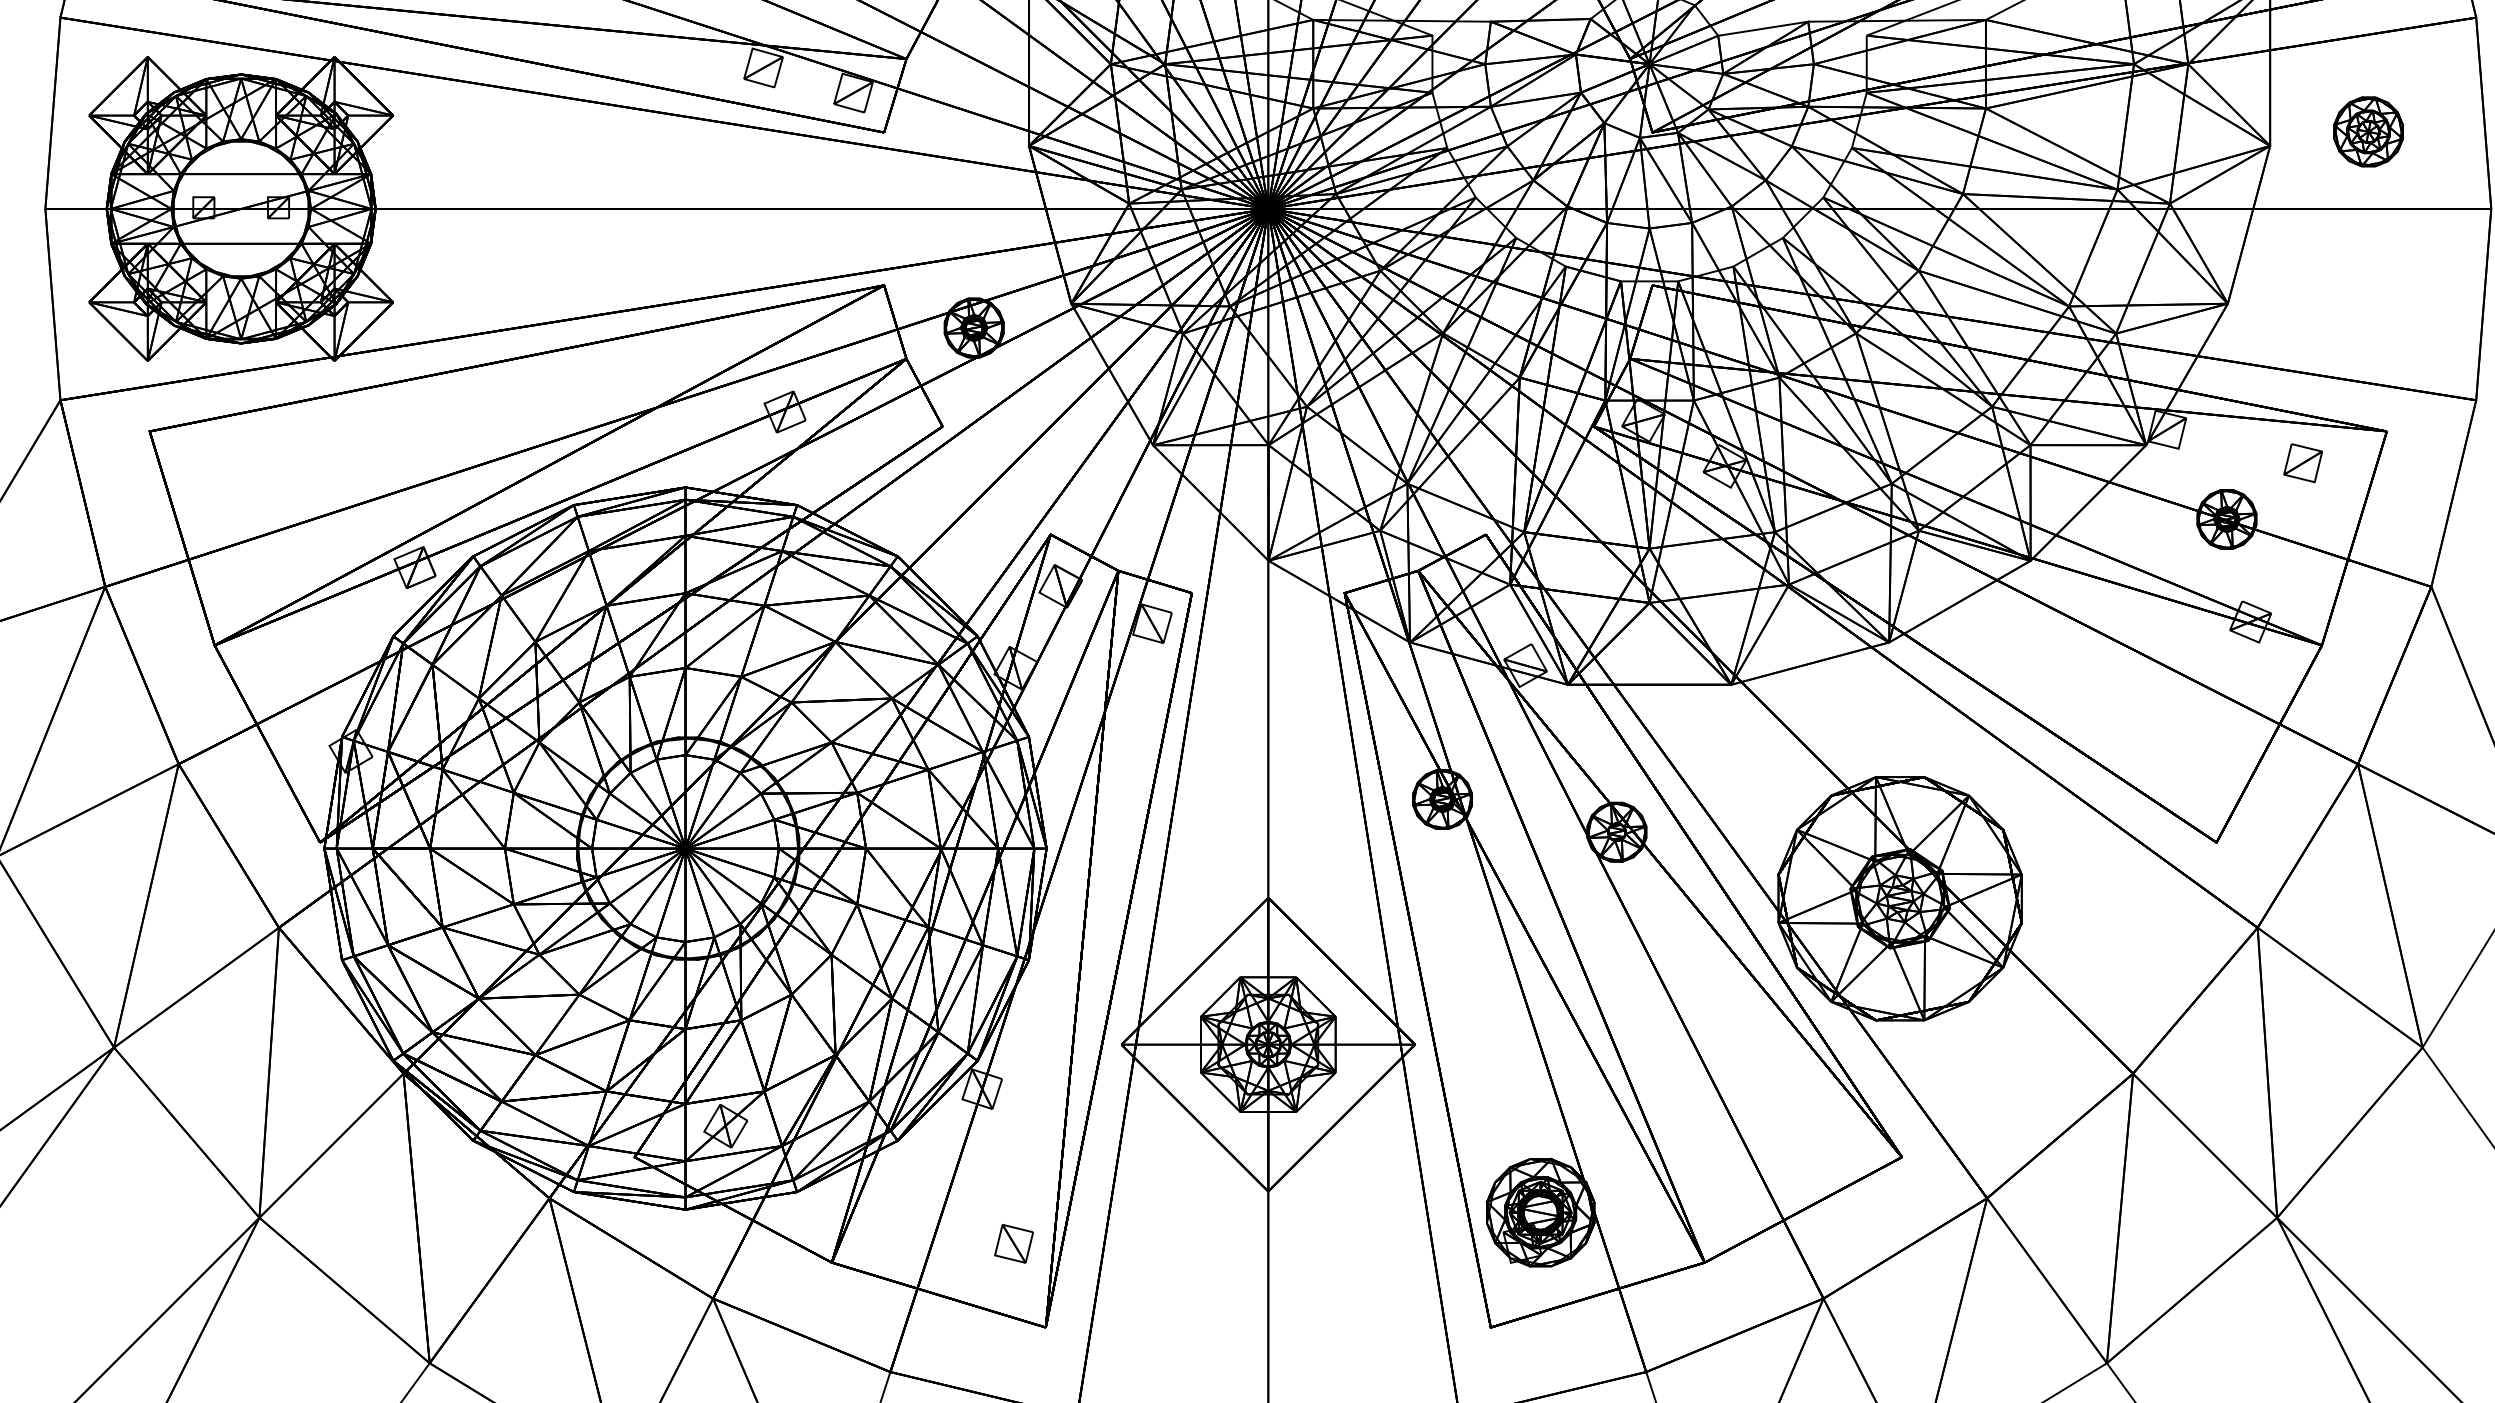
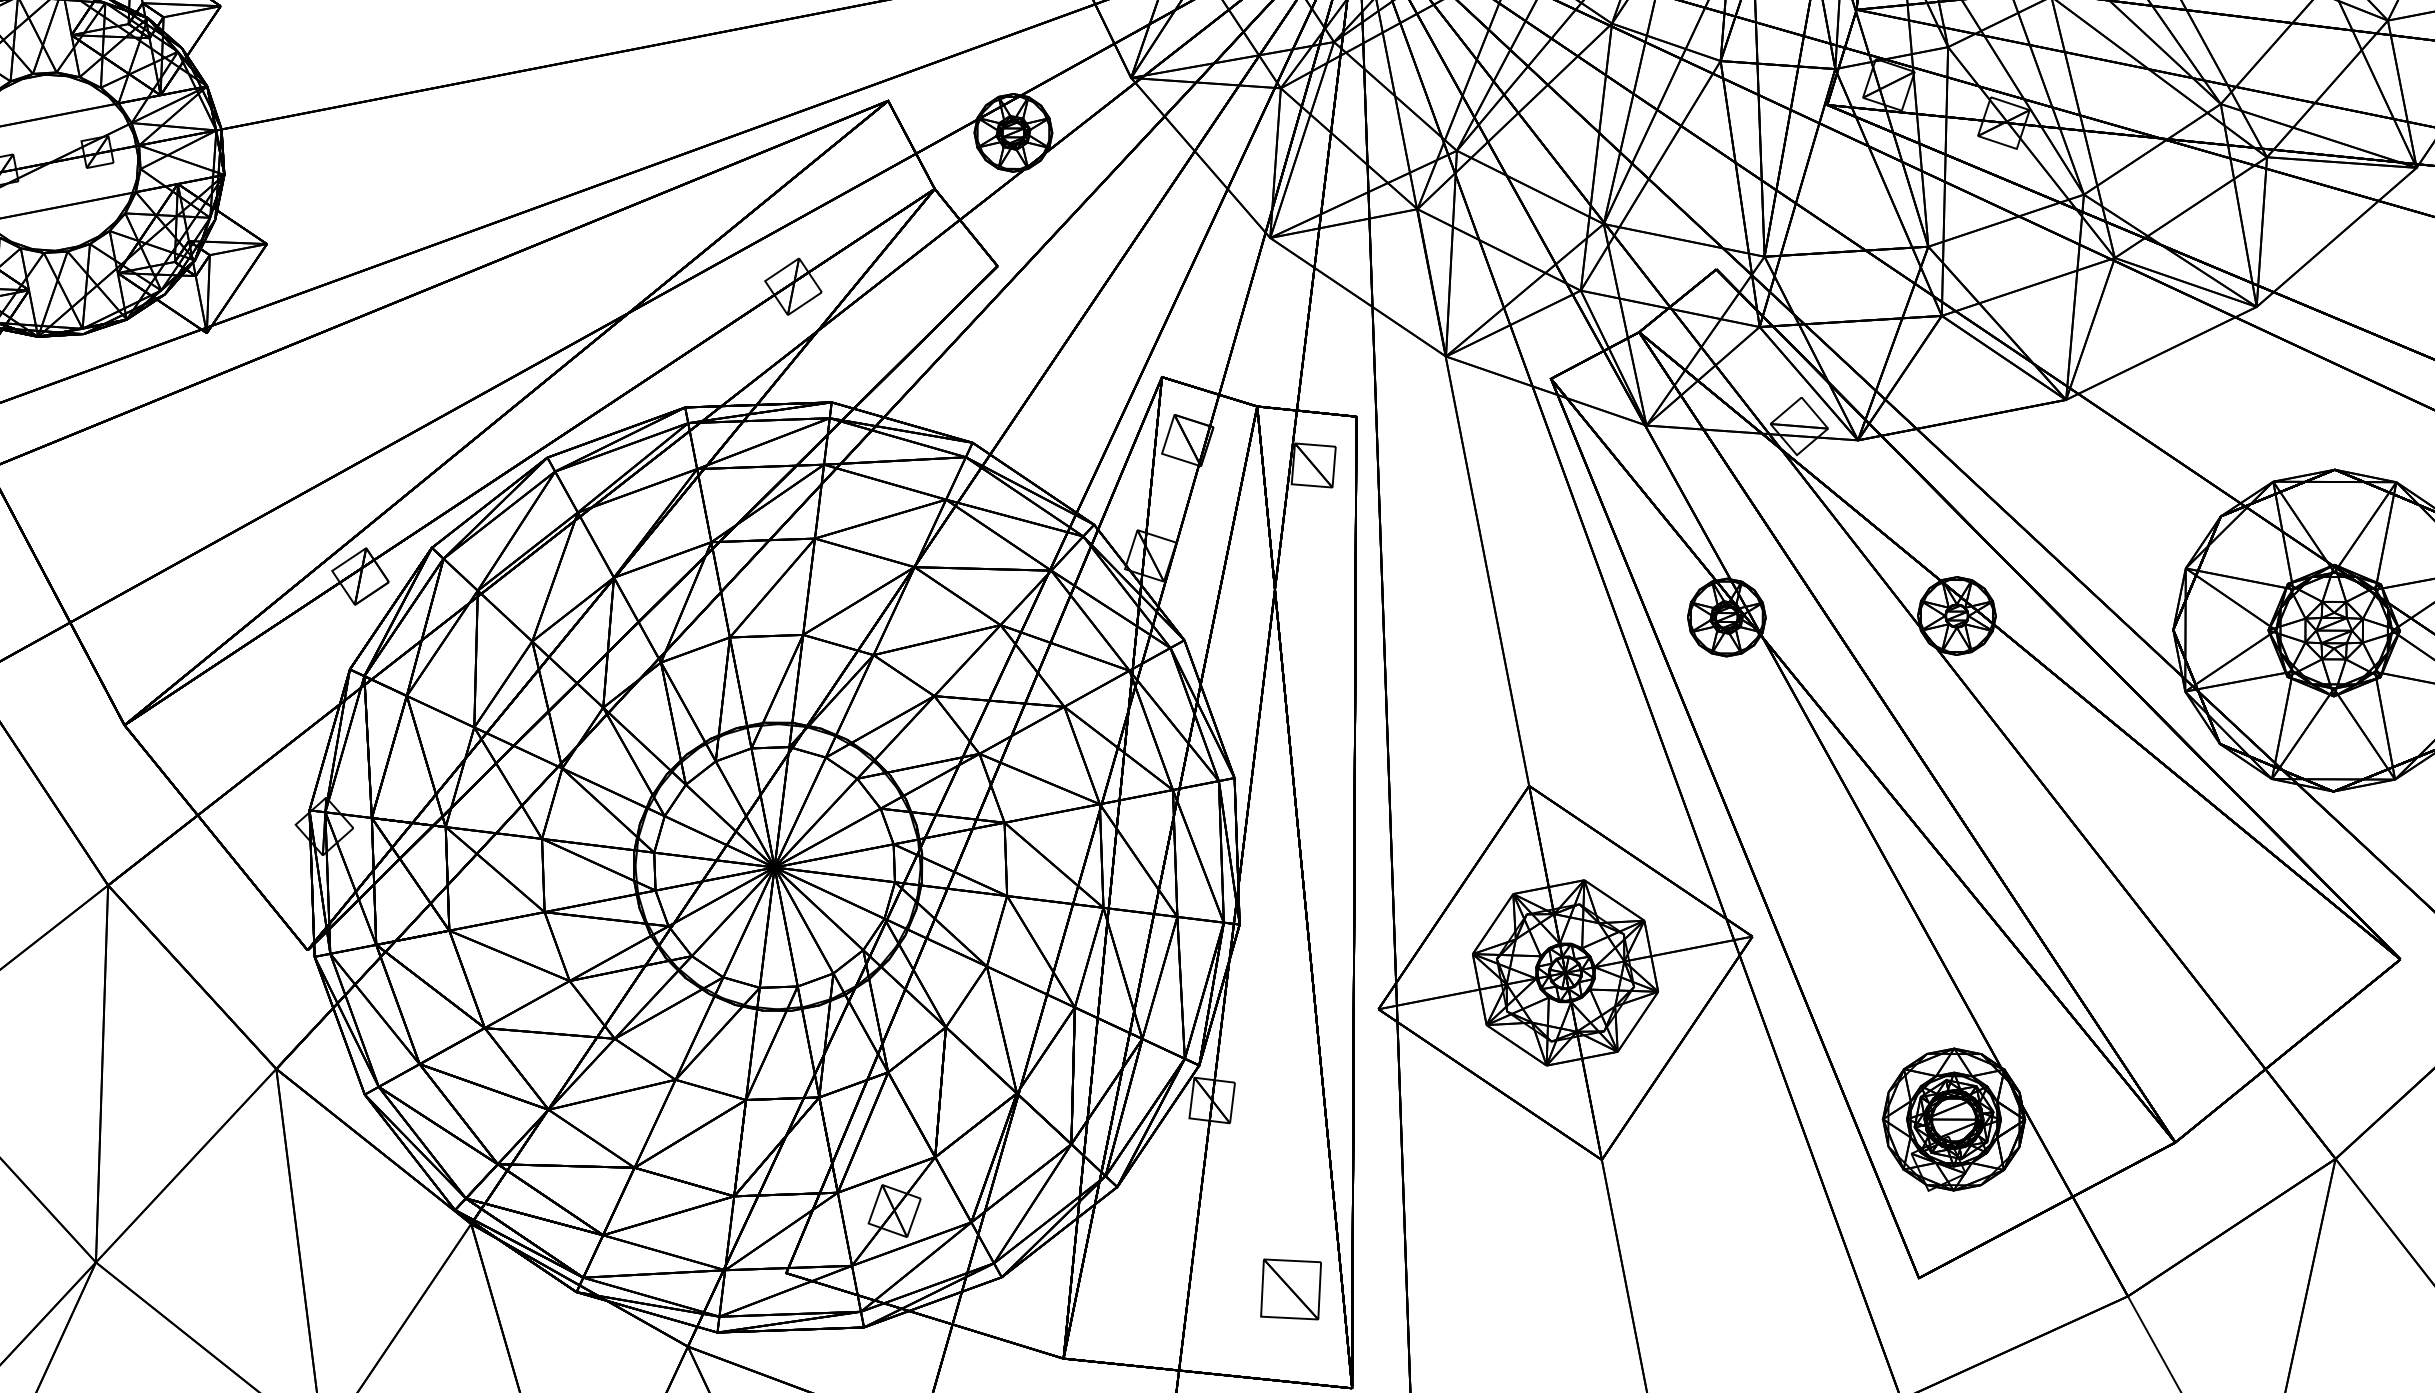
part: (1013, 1243) -> (1290, 1289), size x1.4

